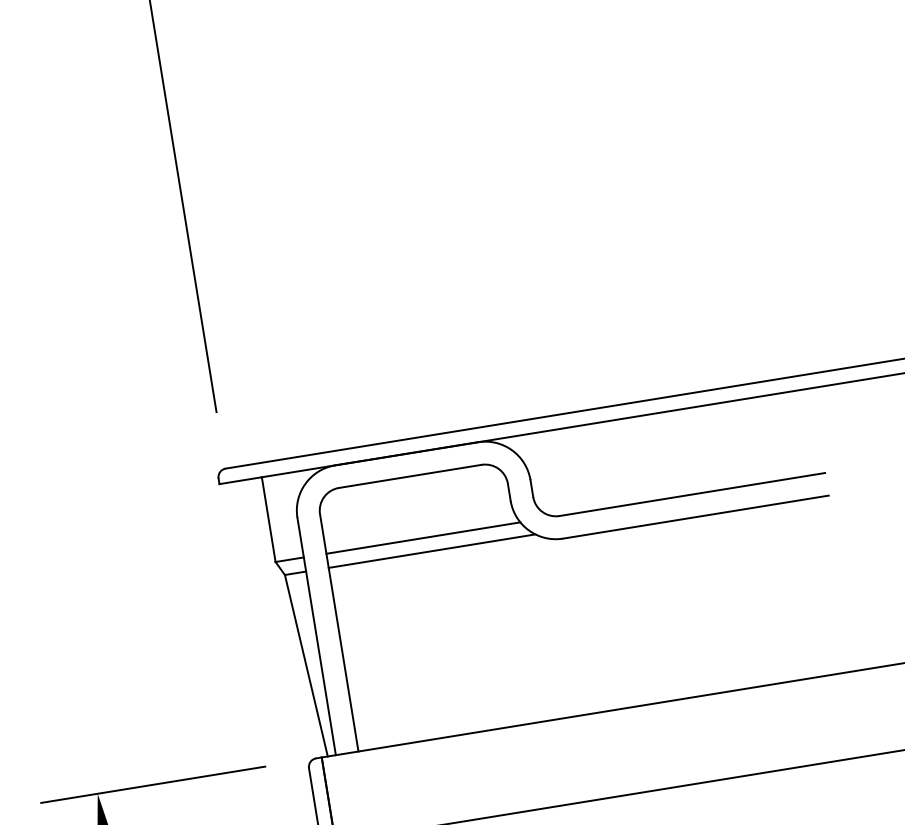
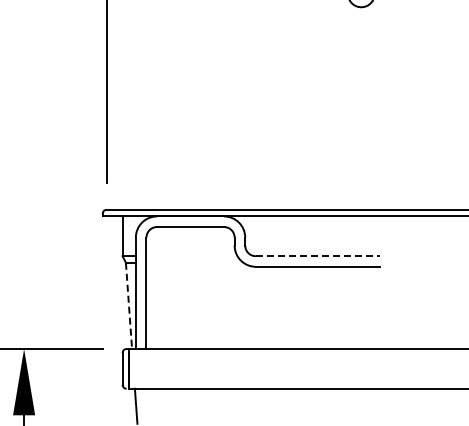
line: (693, 495) -> (318, 256), solid -> dashed
line: (422, 538) -> (191, 256), removed
line: (430, 550) -> (194, 262), removed
line: (307, 666) -> (129, 306), solid -> dashed

